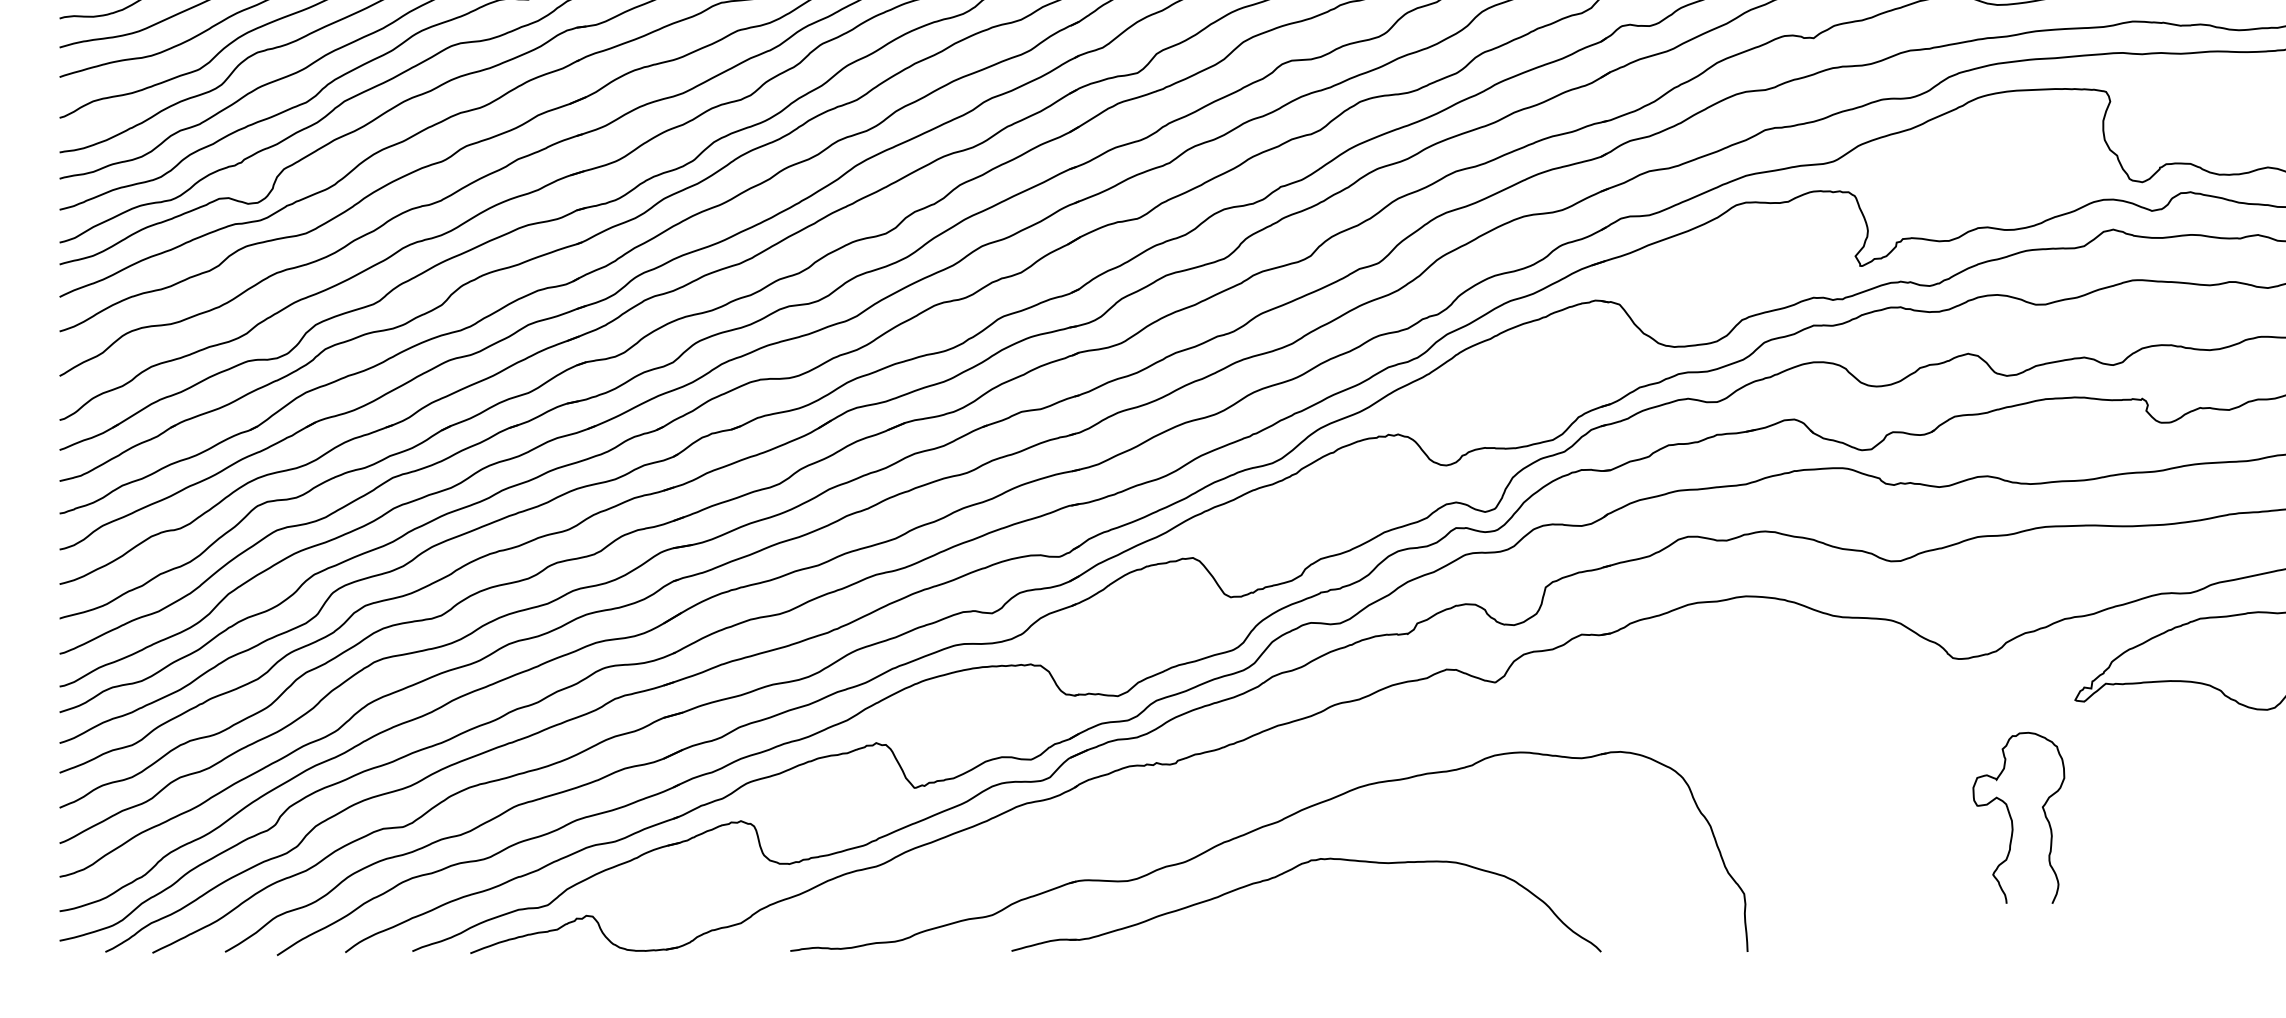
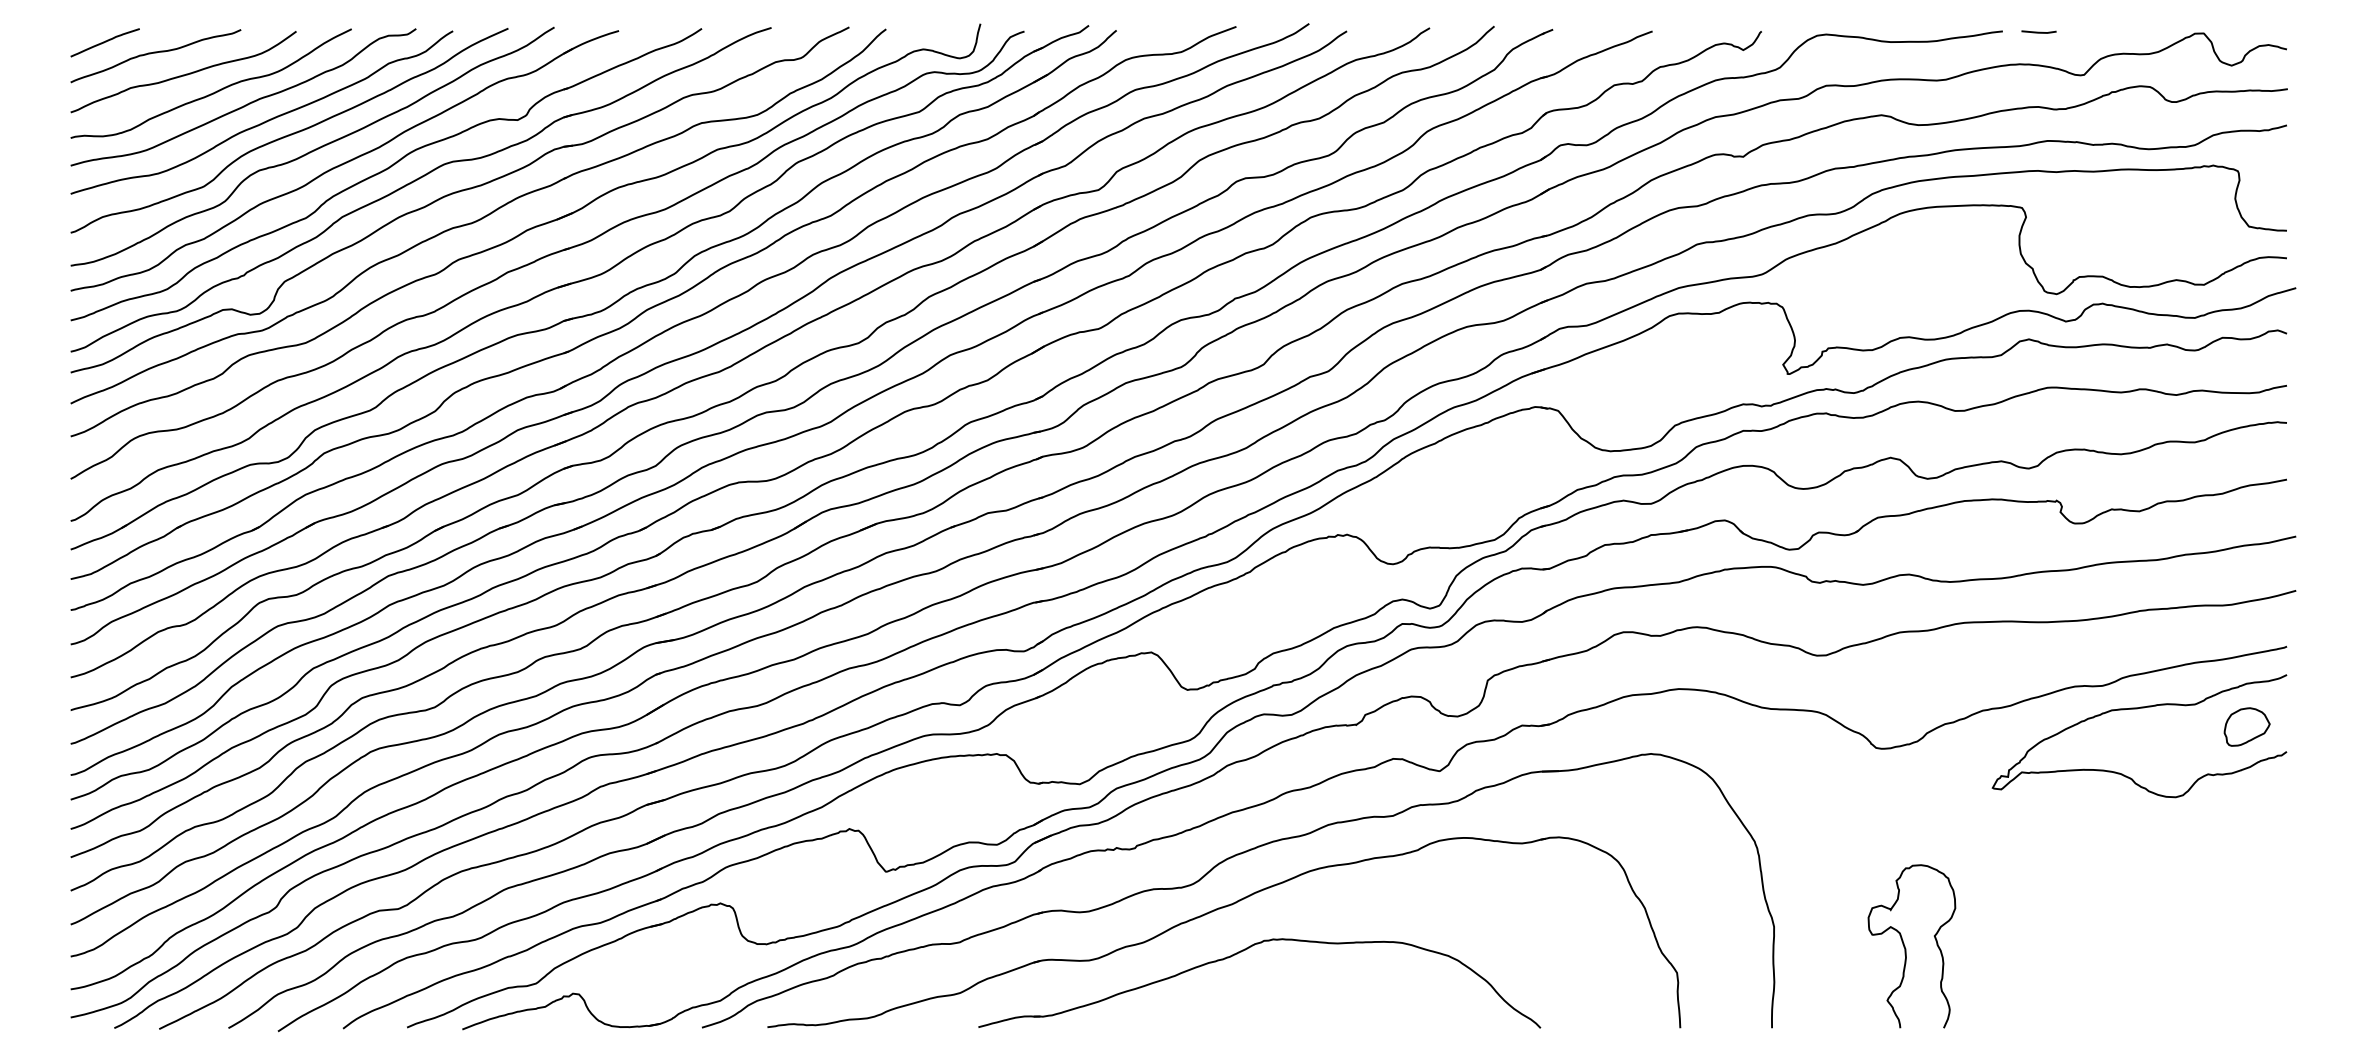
part: (1268, 778) -> (1223, 862), added
curve: (2013, 820) -> (1906, 948), moved

